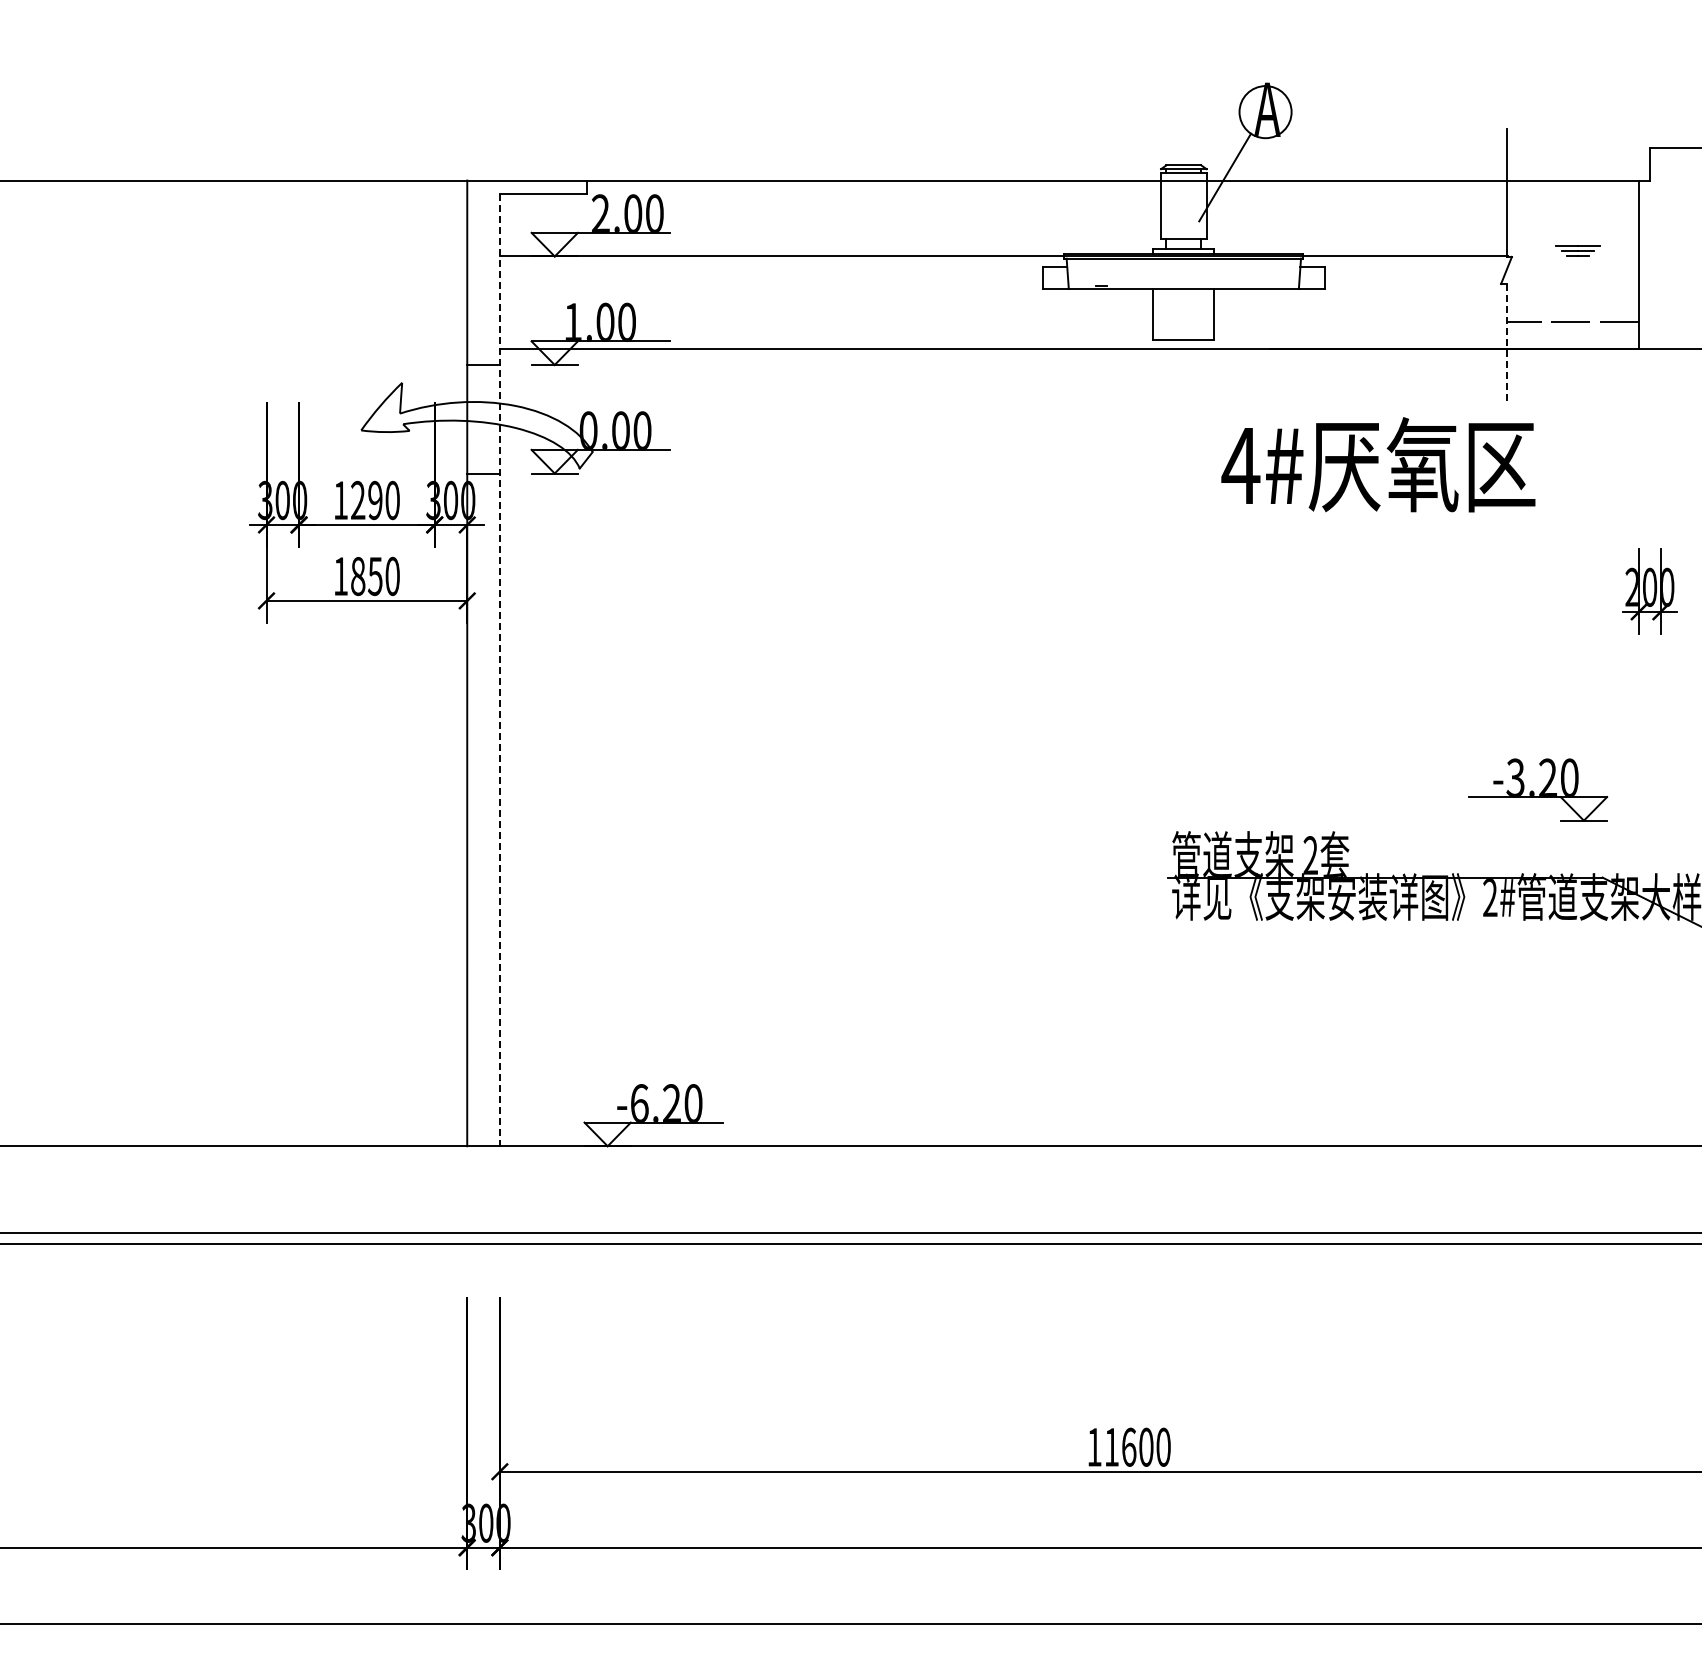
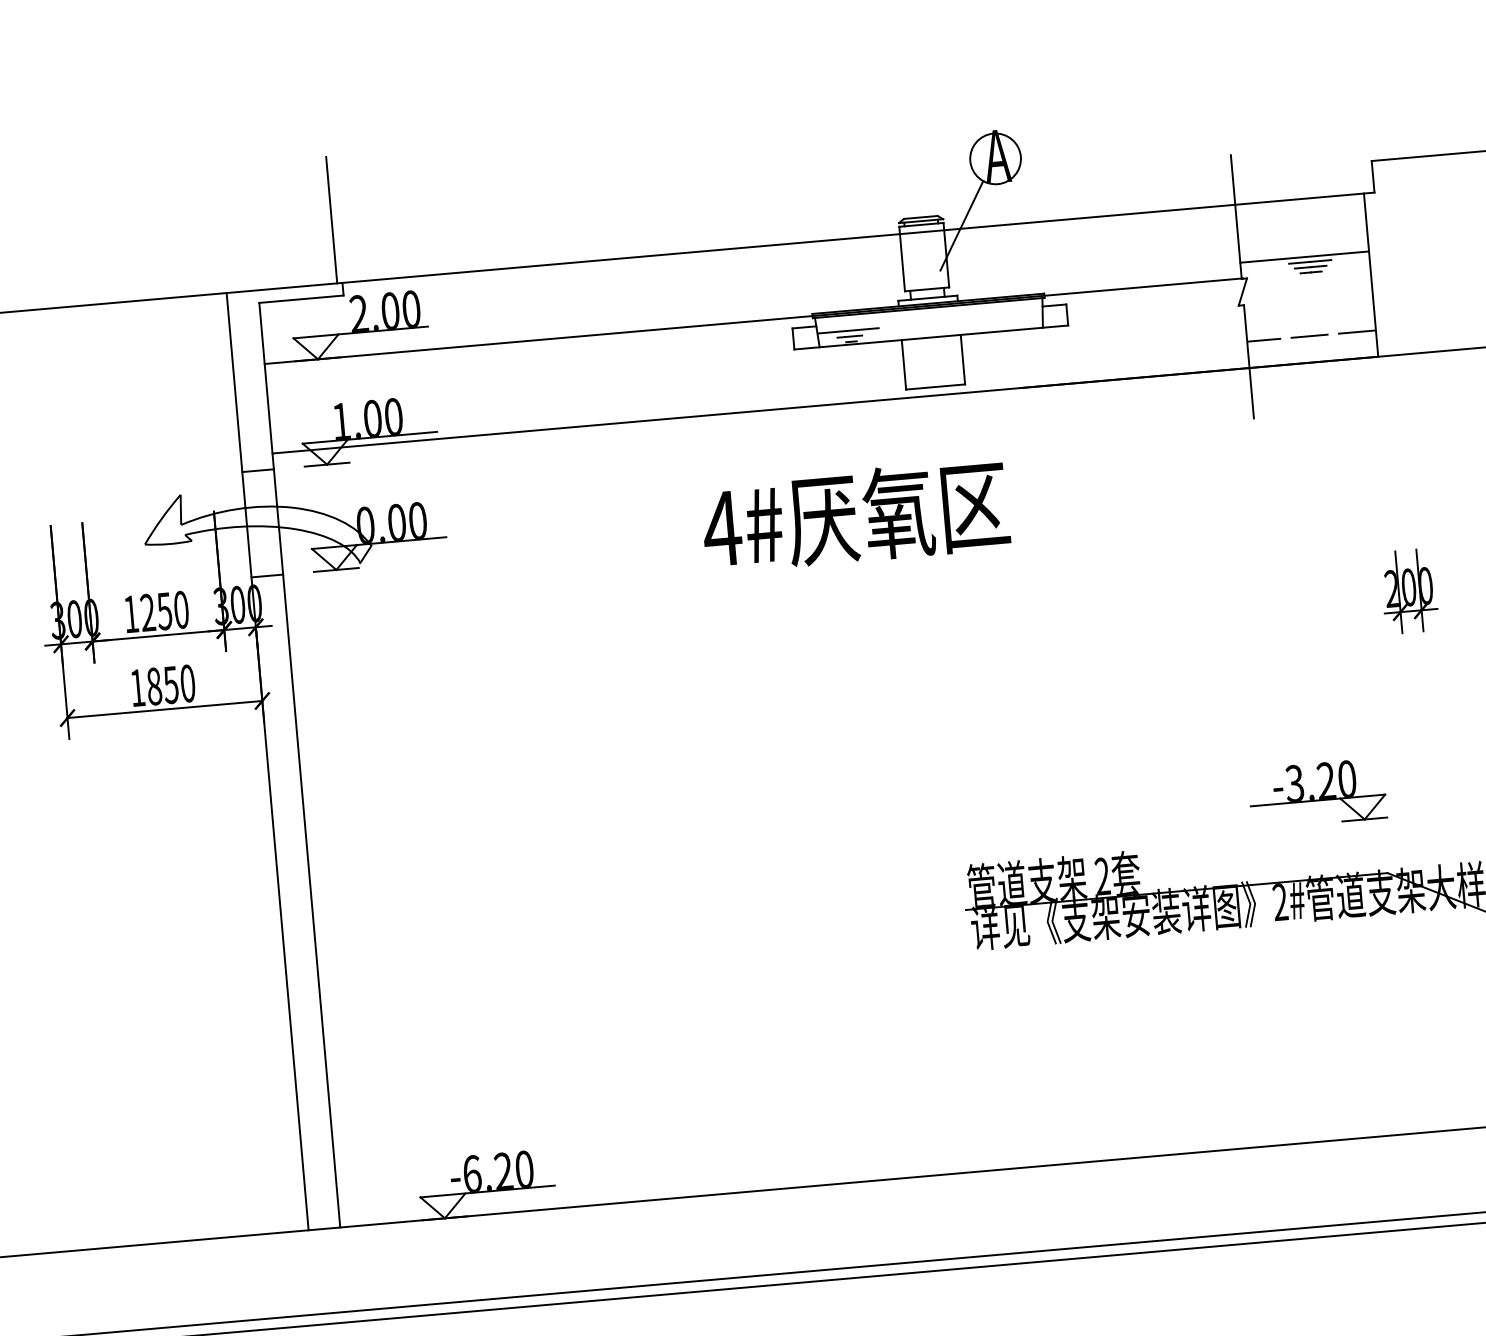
line: (581, 115) -> (331, 220), added
line: (1572, 240) -> (1304, 257), added
line: (1099, 274) -> (848, 330), added
line: (1100, 280) -> (849, 336), added
line: (1506, 341) -> (1248, 361), dashed -> solid
text: (1378, 464) -> (855, 515), moved
text: (375, 500) -> (164, 611), 1290 -> 1250
line: (499, 670) -> (299, 765), dashed -> solid

